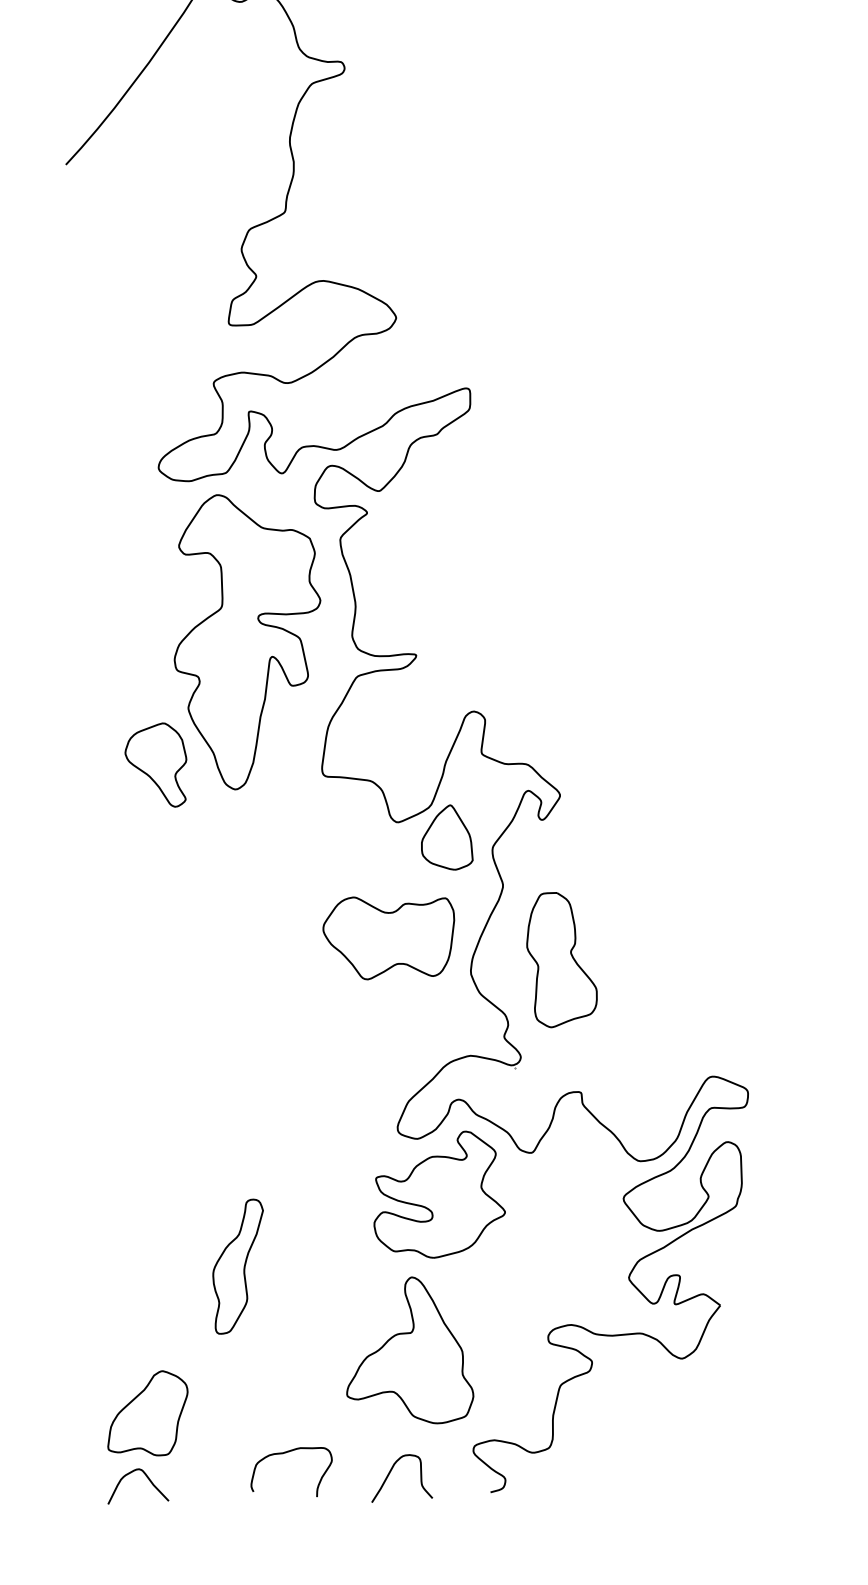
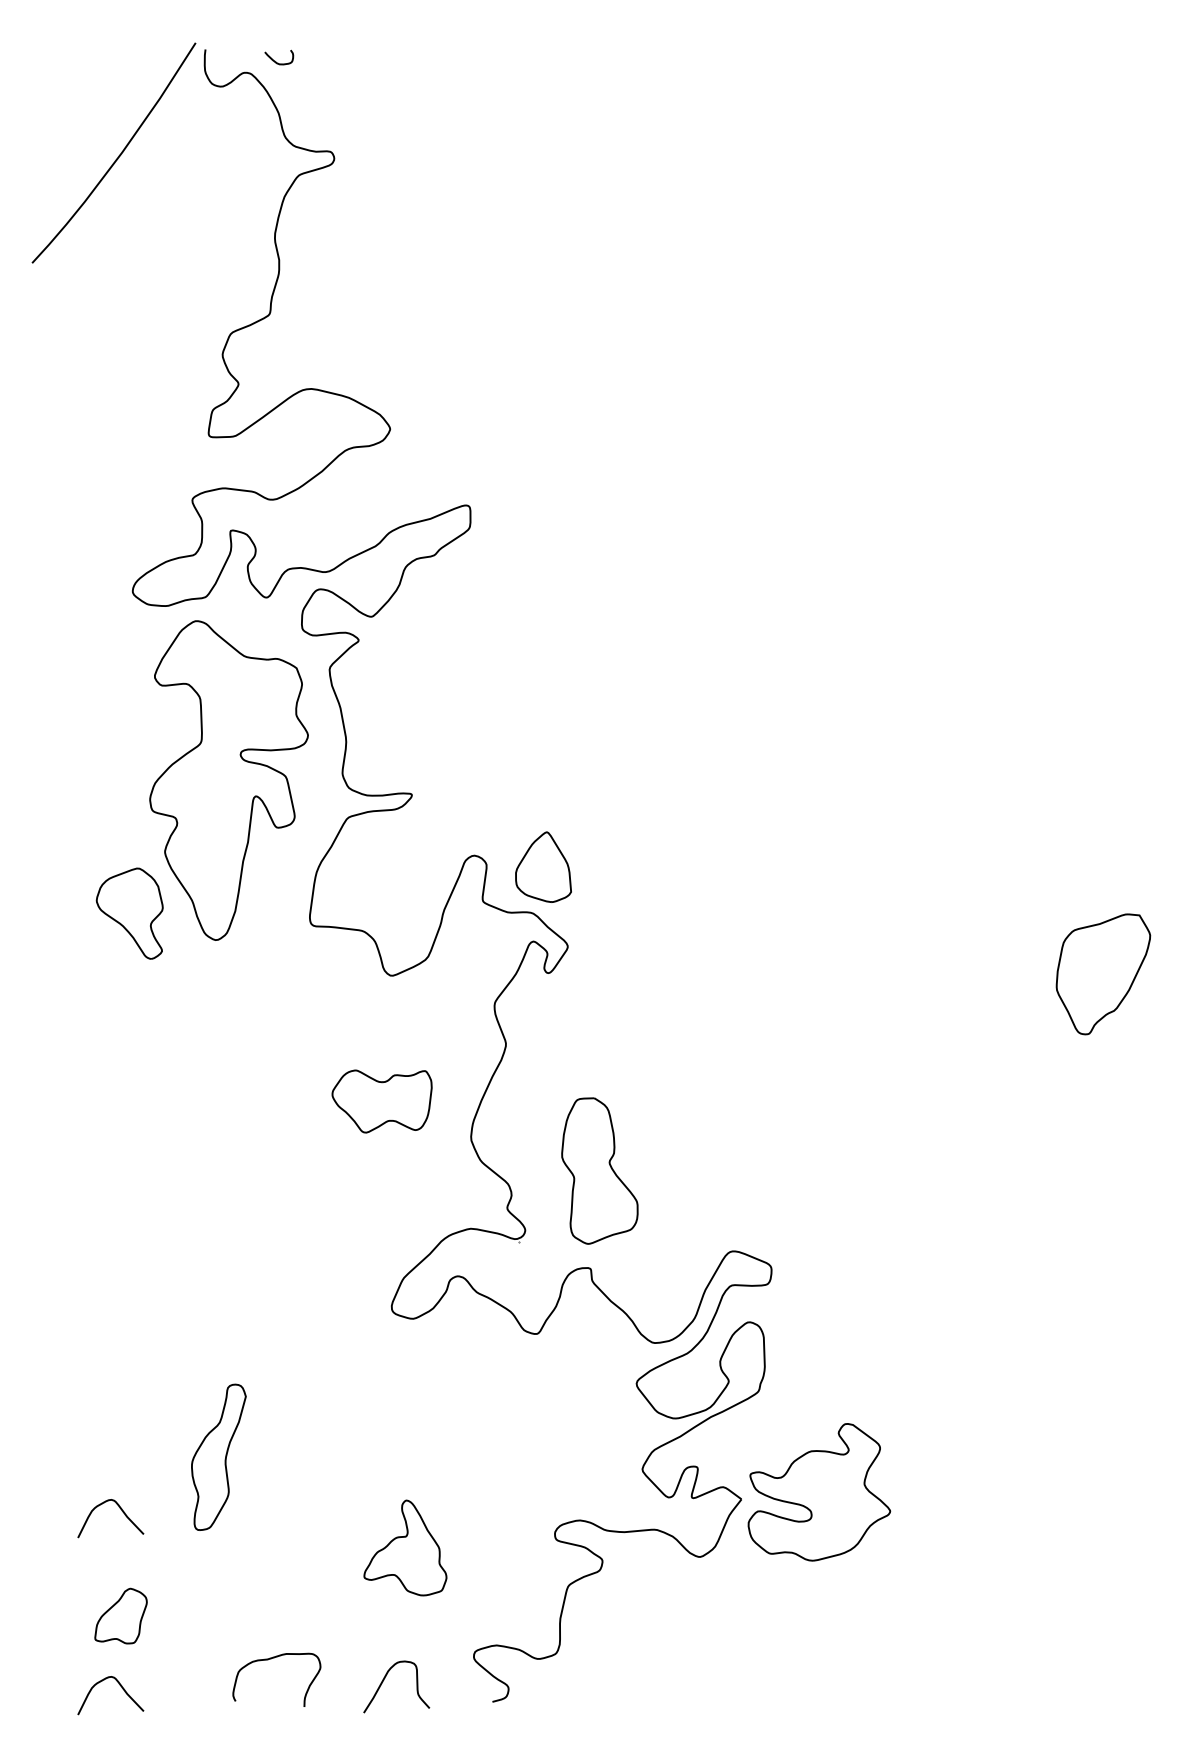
part: (447, 836) -> (543, 866), moved
part: (388, 938) -> (381, 1101), size x0.7
part: (561, 959) -> (599, 1170), moved
part: (439, 1194) -> (819, 1492), moved
curve: (149, 1317) -> (122, 1512), added
part: (410, 1349) -> (405, 1547), size x0.6
part: (147, 1412) -> (120, 1615), size x0.6

